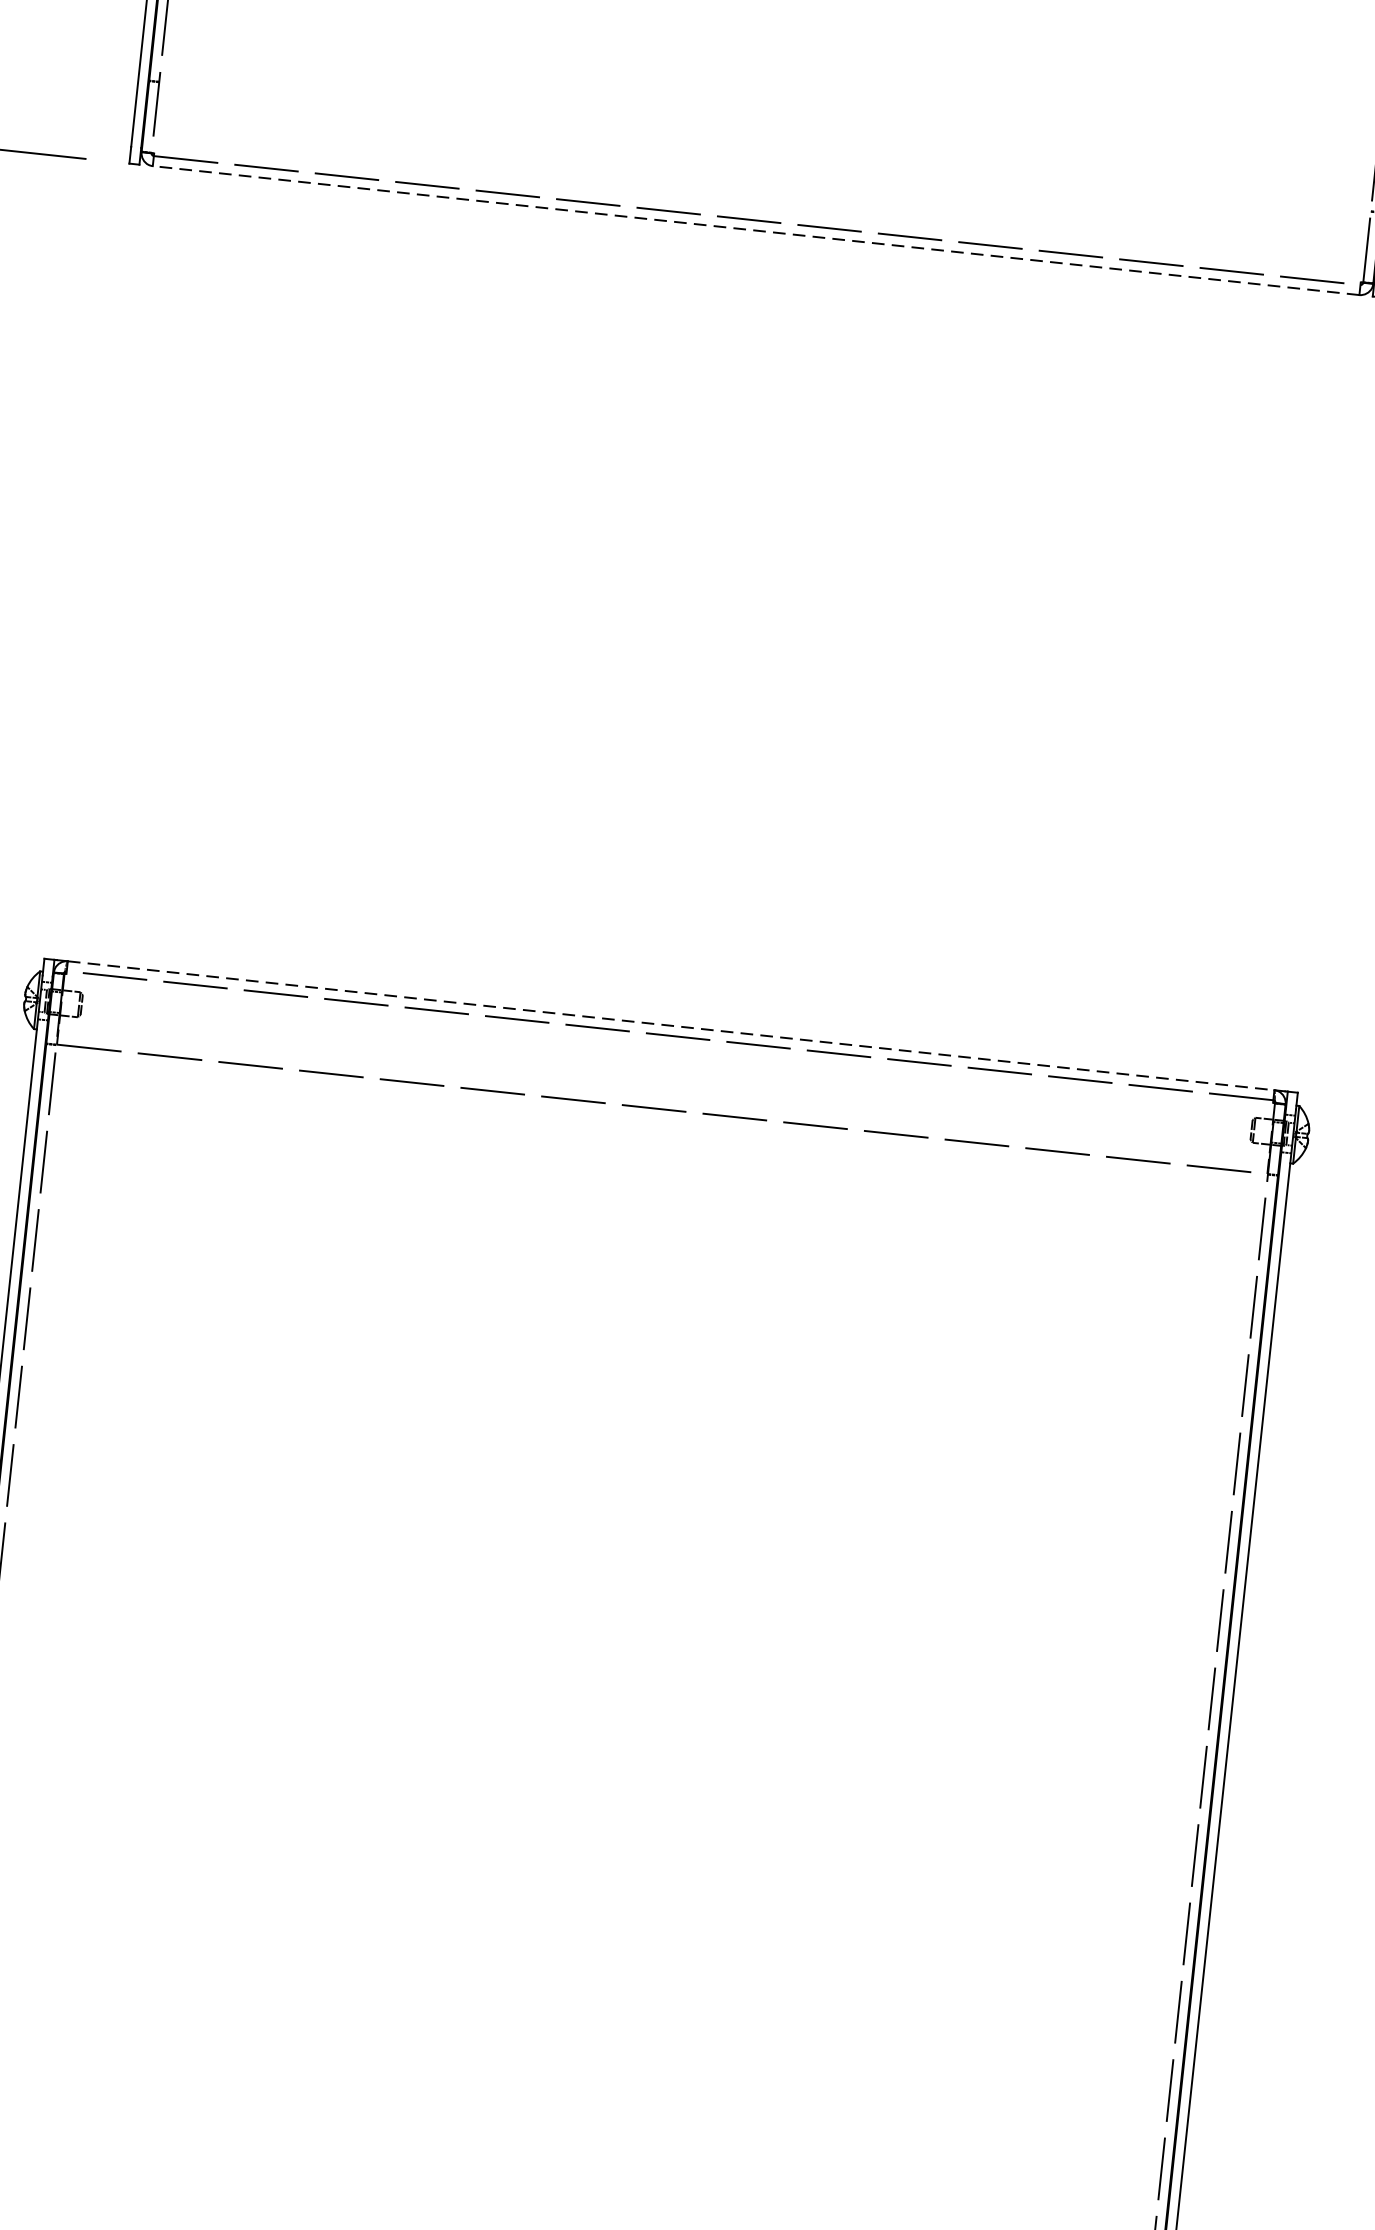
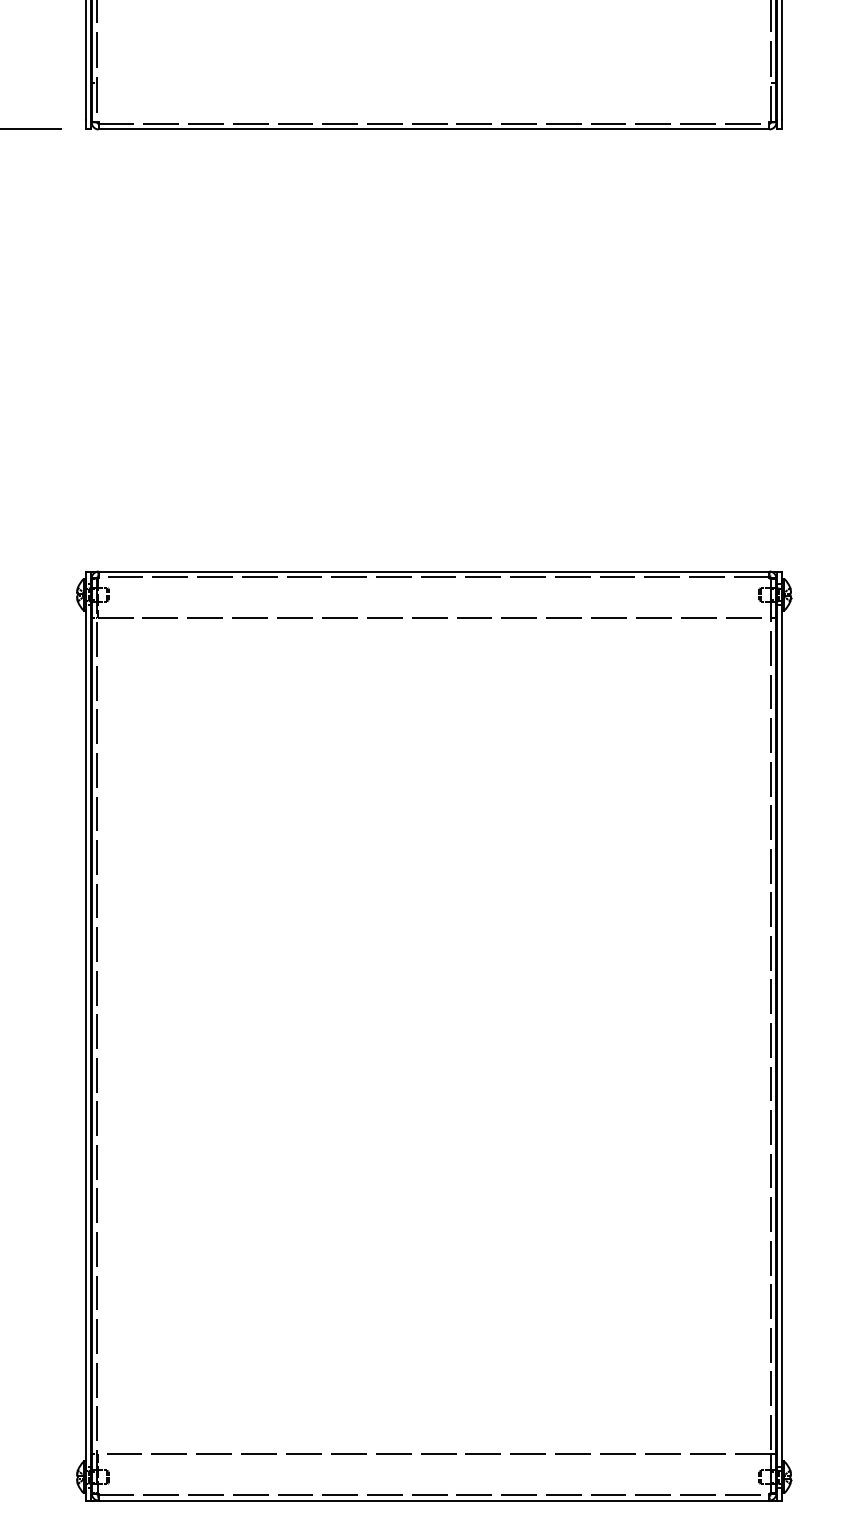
line: (755, 230) -> (433, 129), dashed -> solid
line: (671, 1025) -> (434, 571), dashed -> solid

